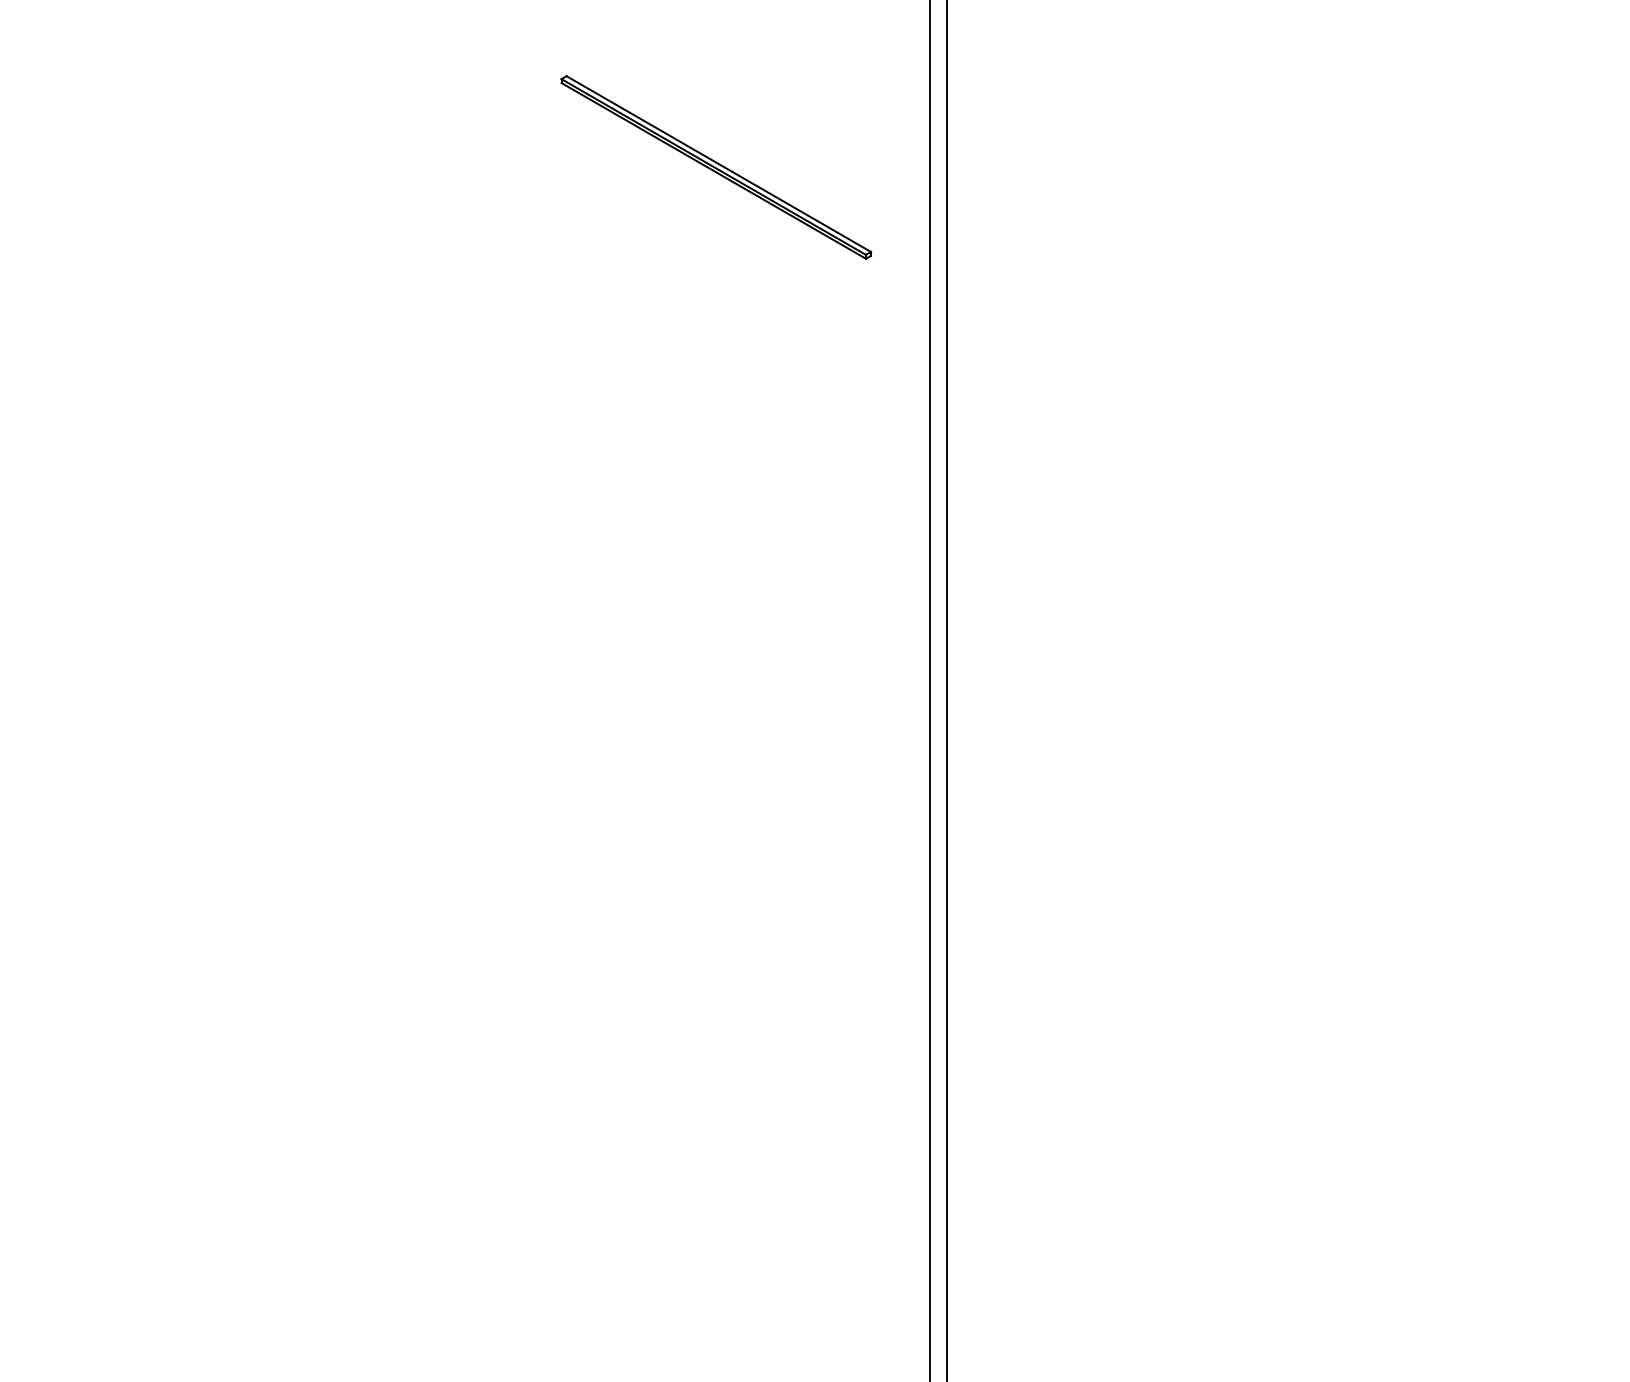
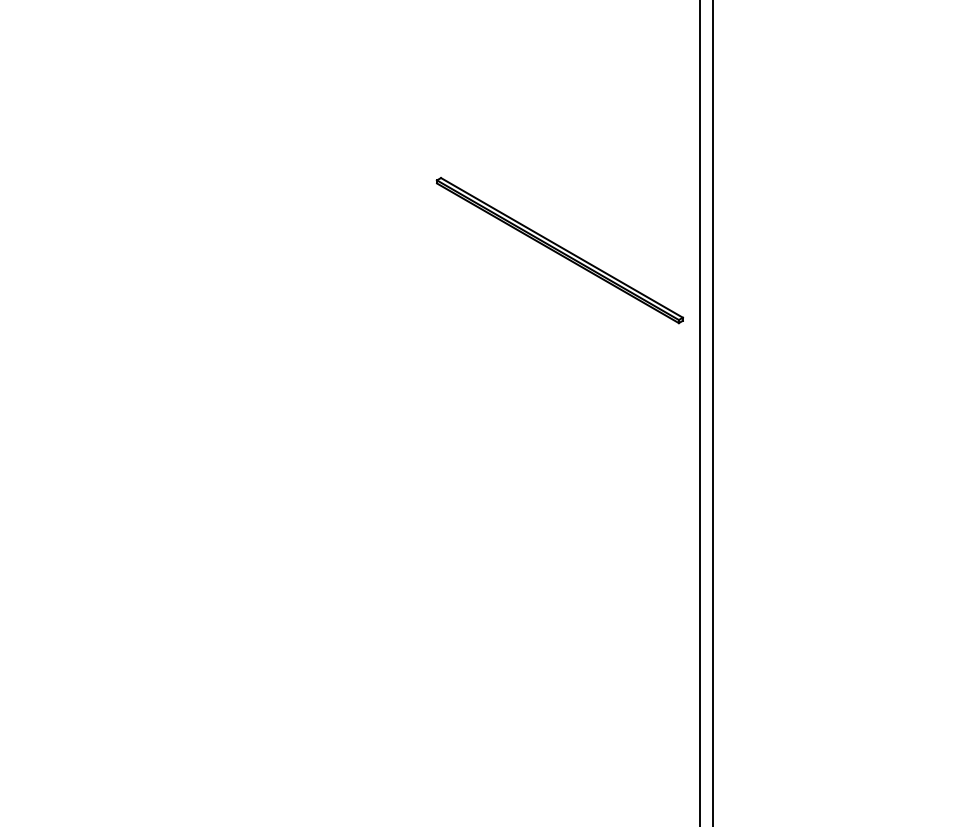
part: (716, 167) -> (560, 250), moved

